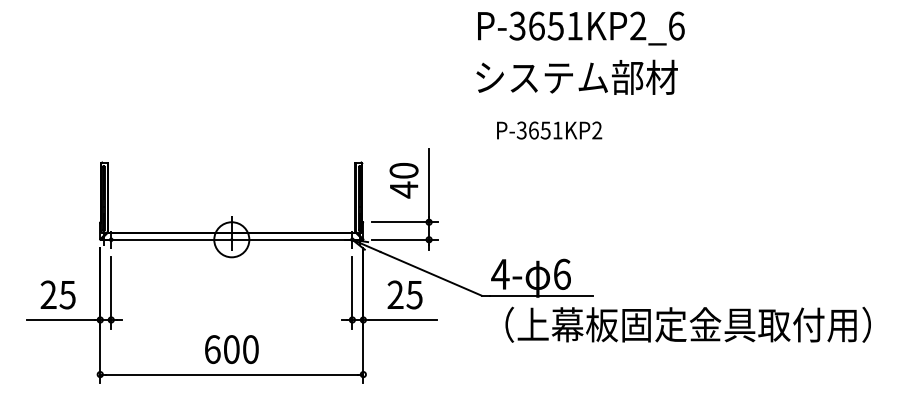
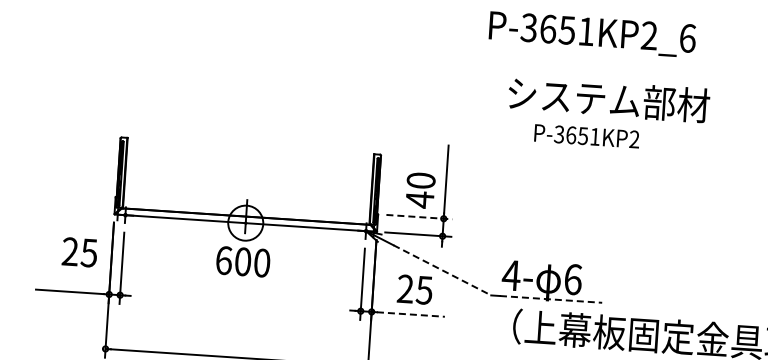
text: (581, 28) -> (592, 34), moved
text: (576, 76) -> (608, 98), moved
text: (549, 130) -> (586, 136), moved
text: (403, 180) -> (420, 190), moved
line: (405, 222) -> (420, 217), solid -> dashed
line: (431, 273) -> (442, 270), solid -> dashed
text: (57, 294) -> (79, 251), moved
line: (542, 295) -> (552, 299), solid -> dashed
line: (403, 319) -> (411, 314), solid -> dashed
text: (231, 349) -> (242, 261), moved

